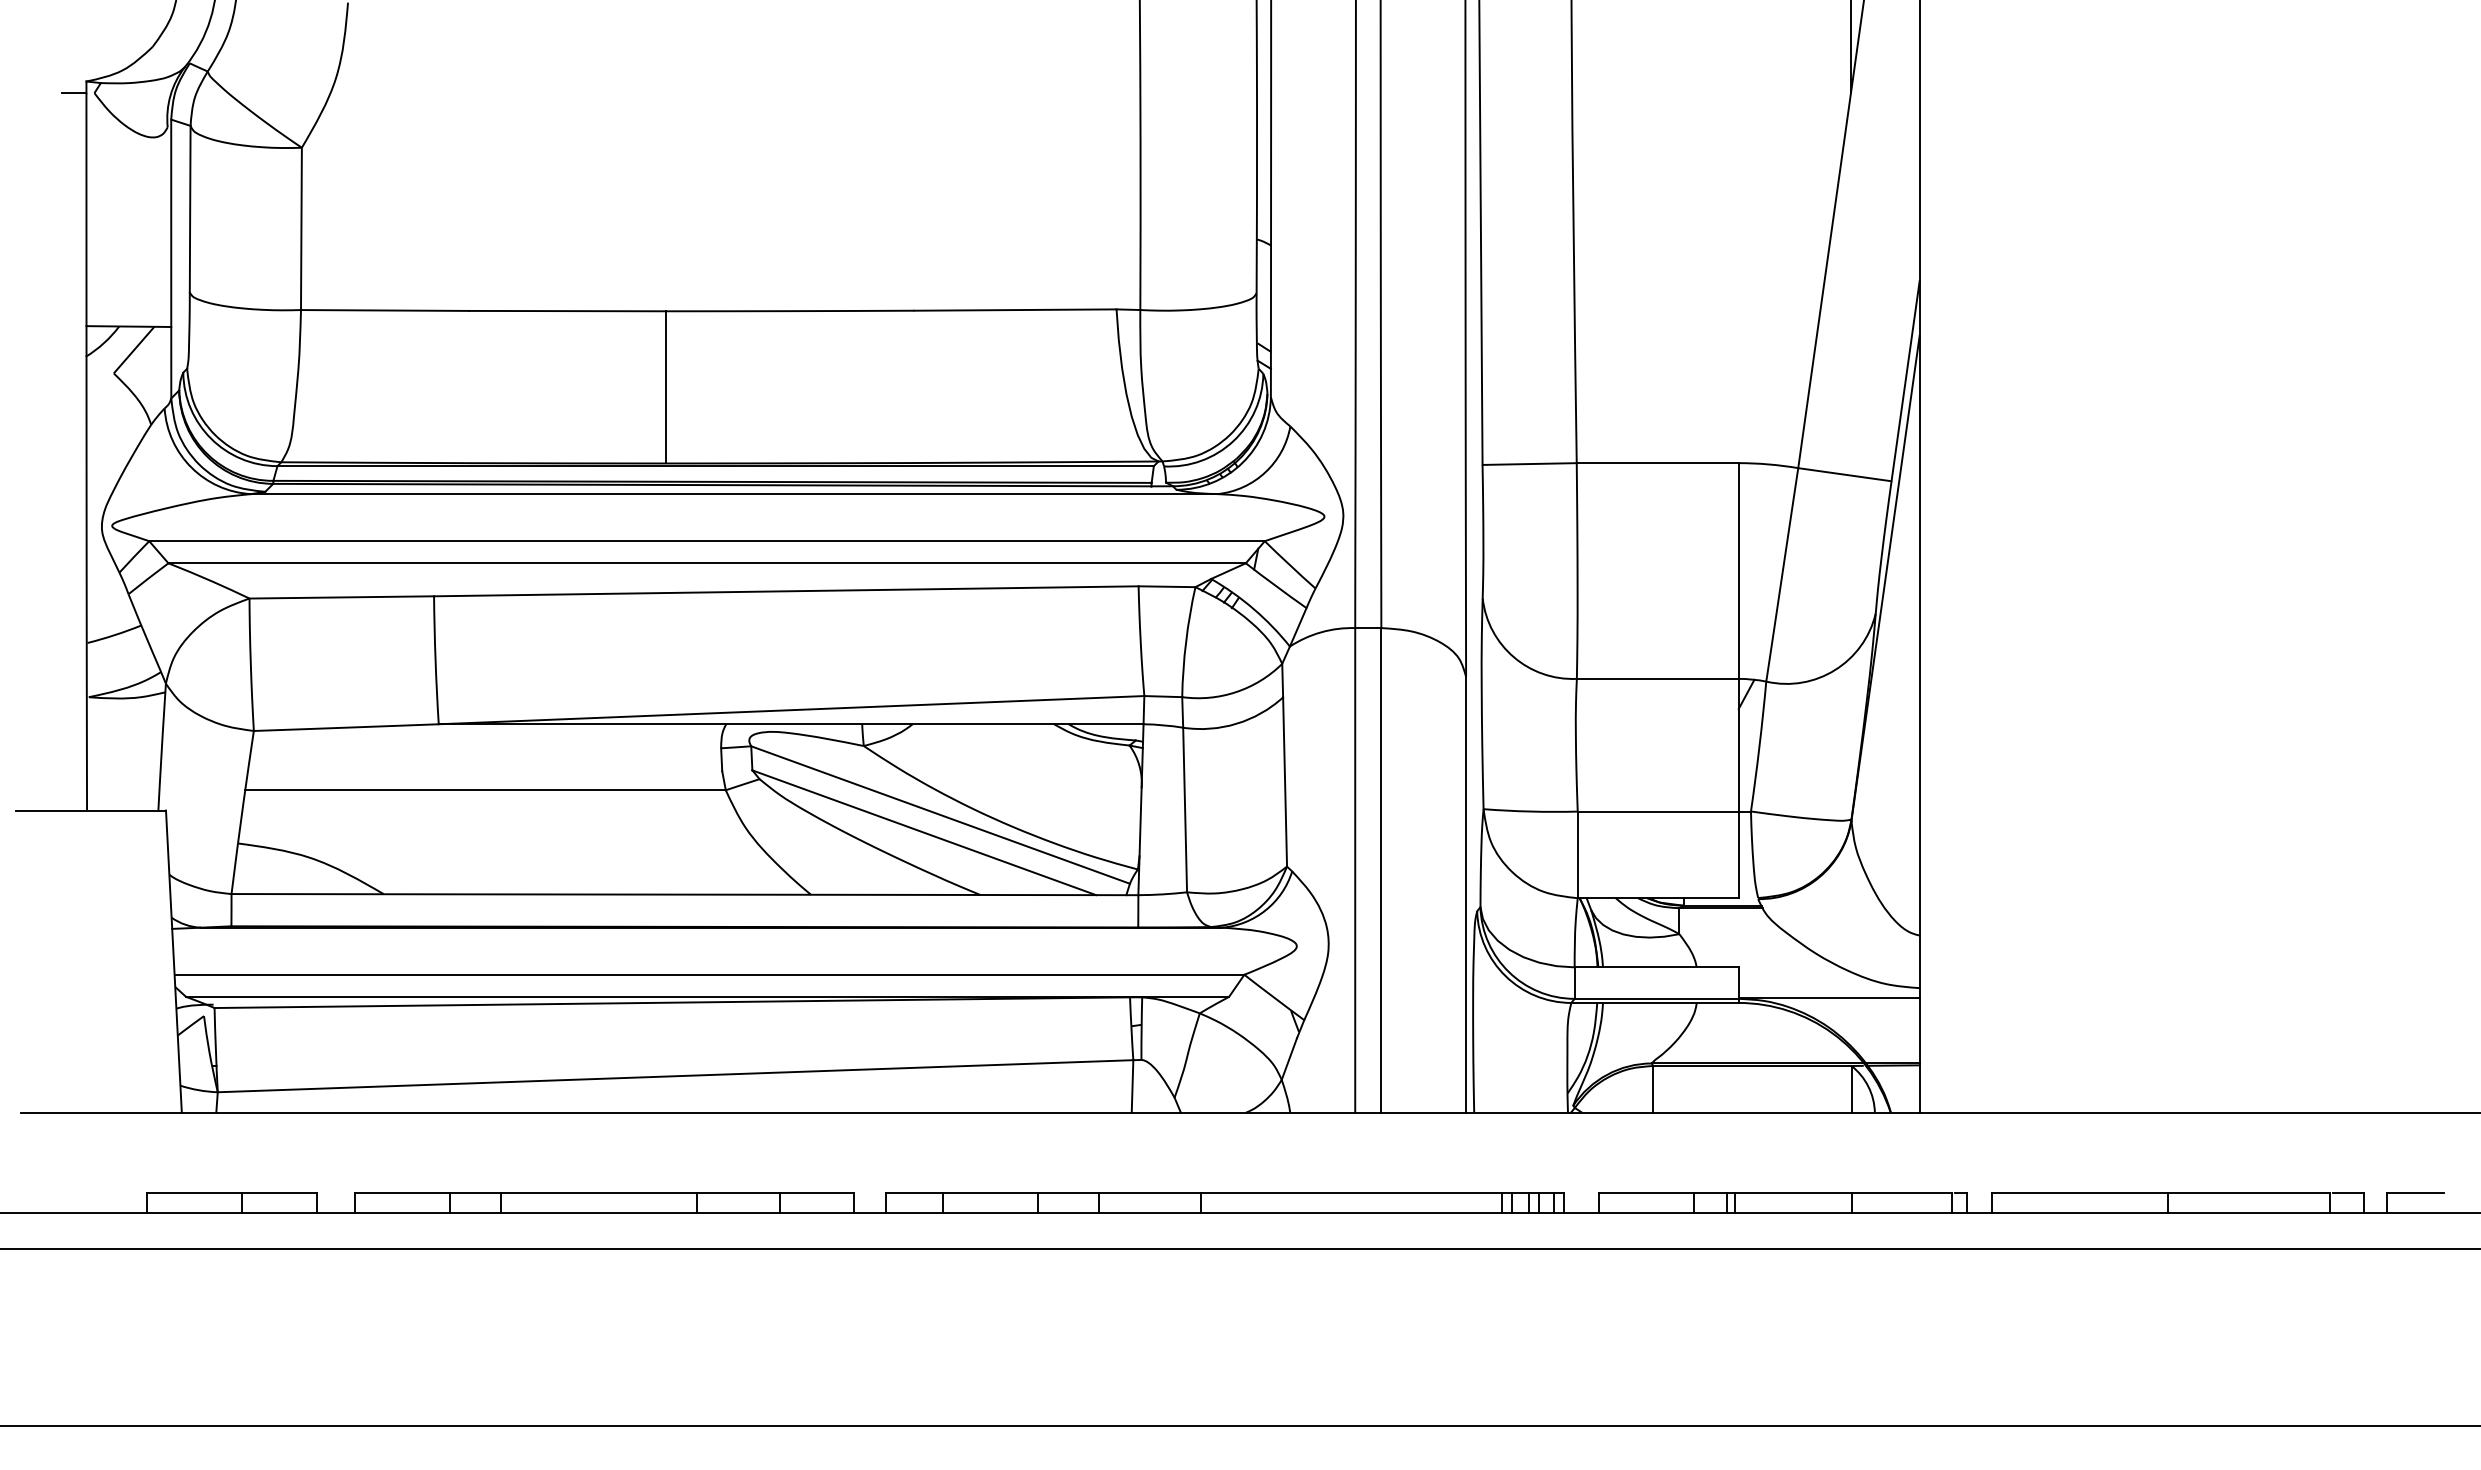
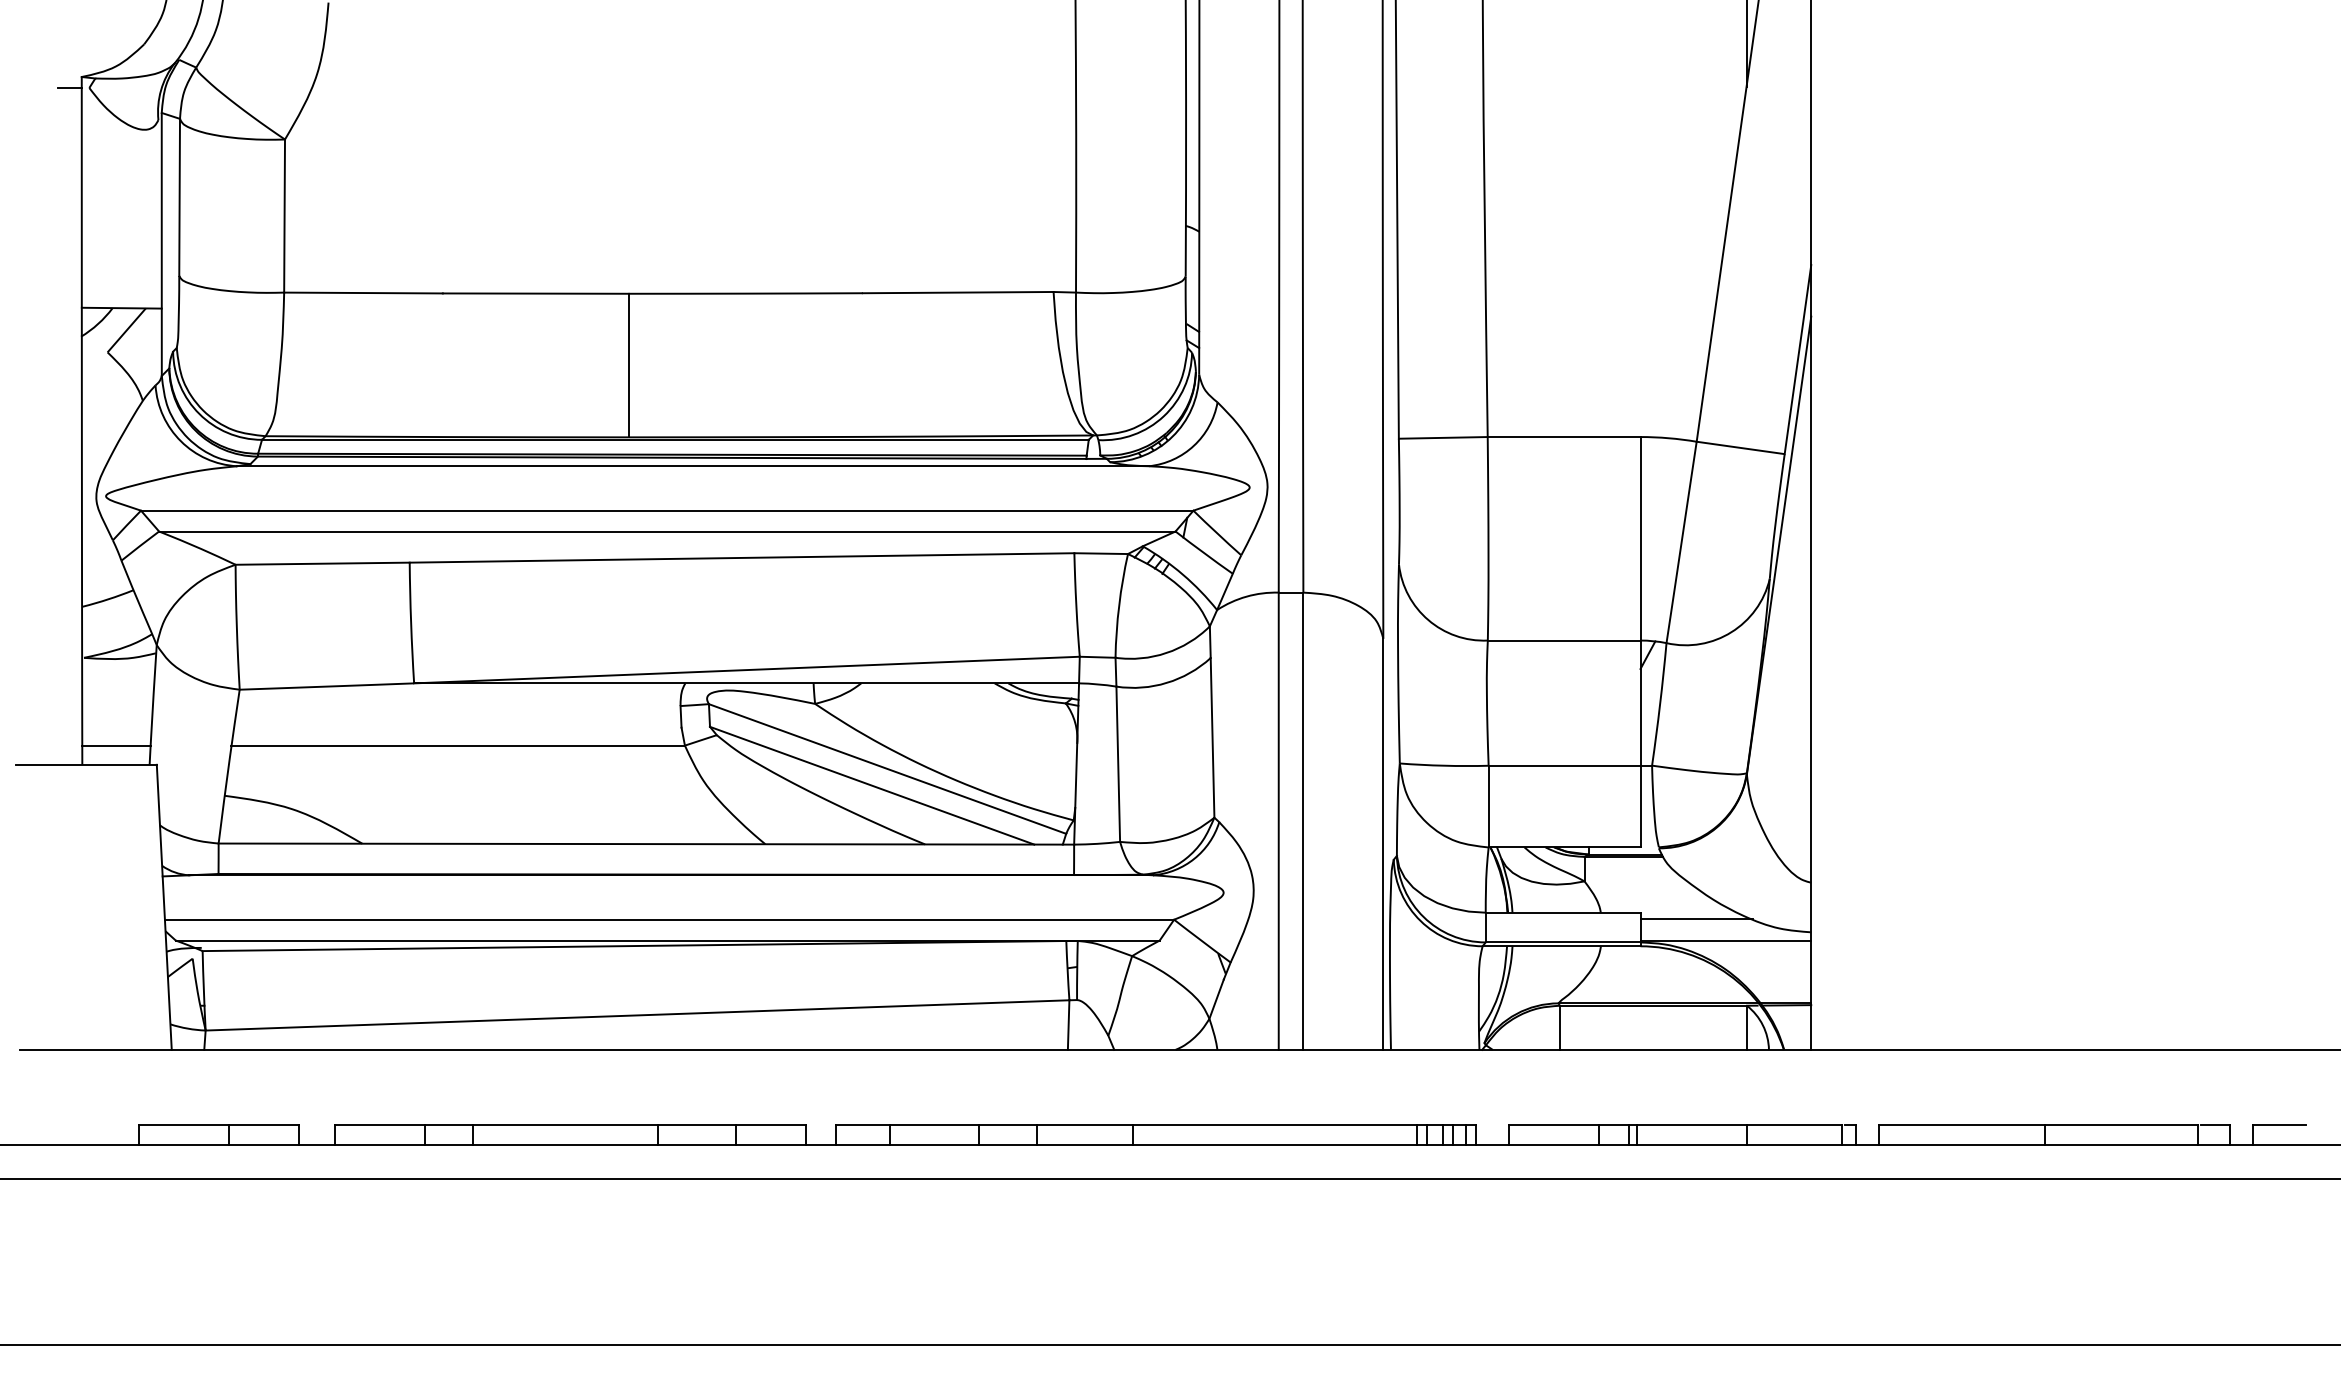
line: (122, 790) -> (115, 745), added
line: (1797, 974) -> (1695, 919), added

